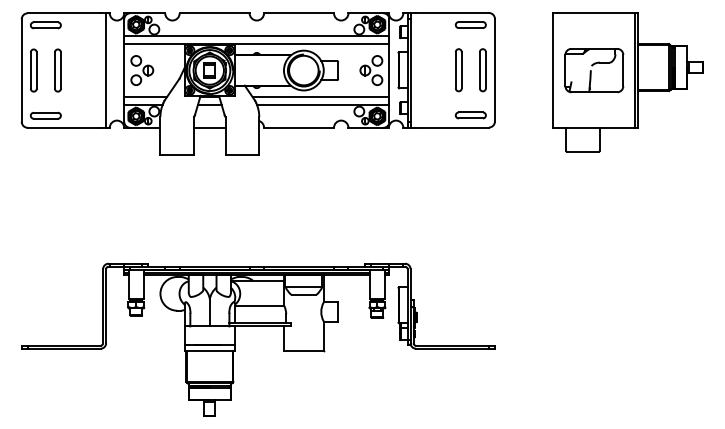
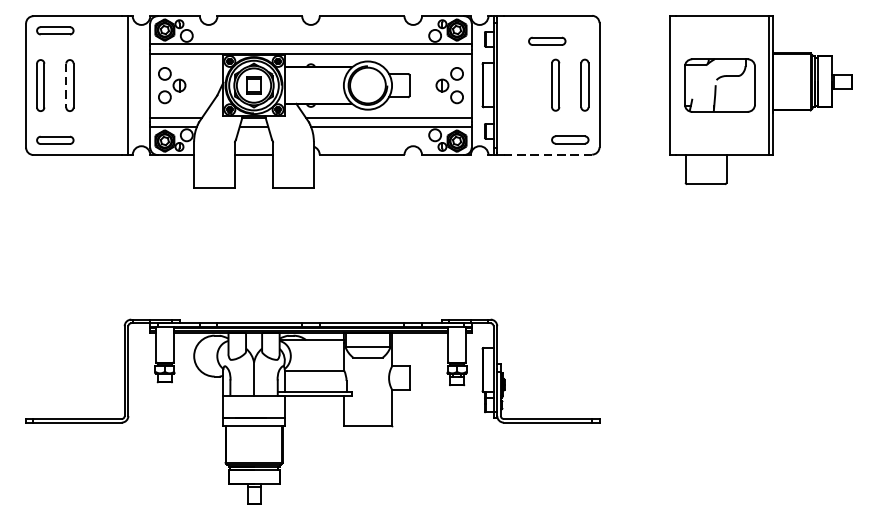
part: (470, 24) -> (546, 40), moved
line: (54, 71) -> (65, 86), solid -> dashed
line: (451, 127) -> (546, 154), solid -> dashed

